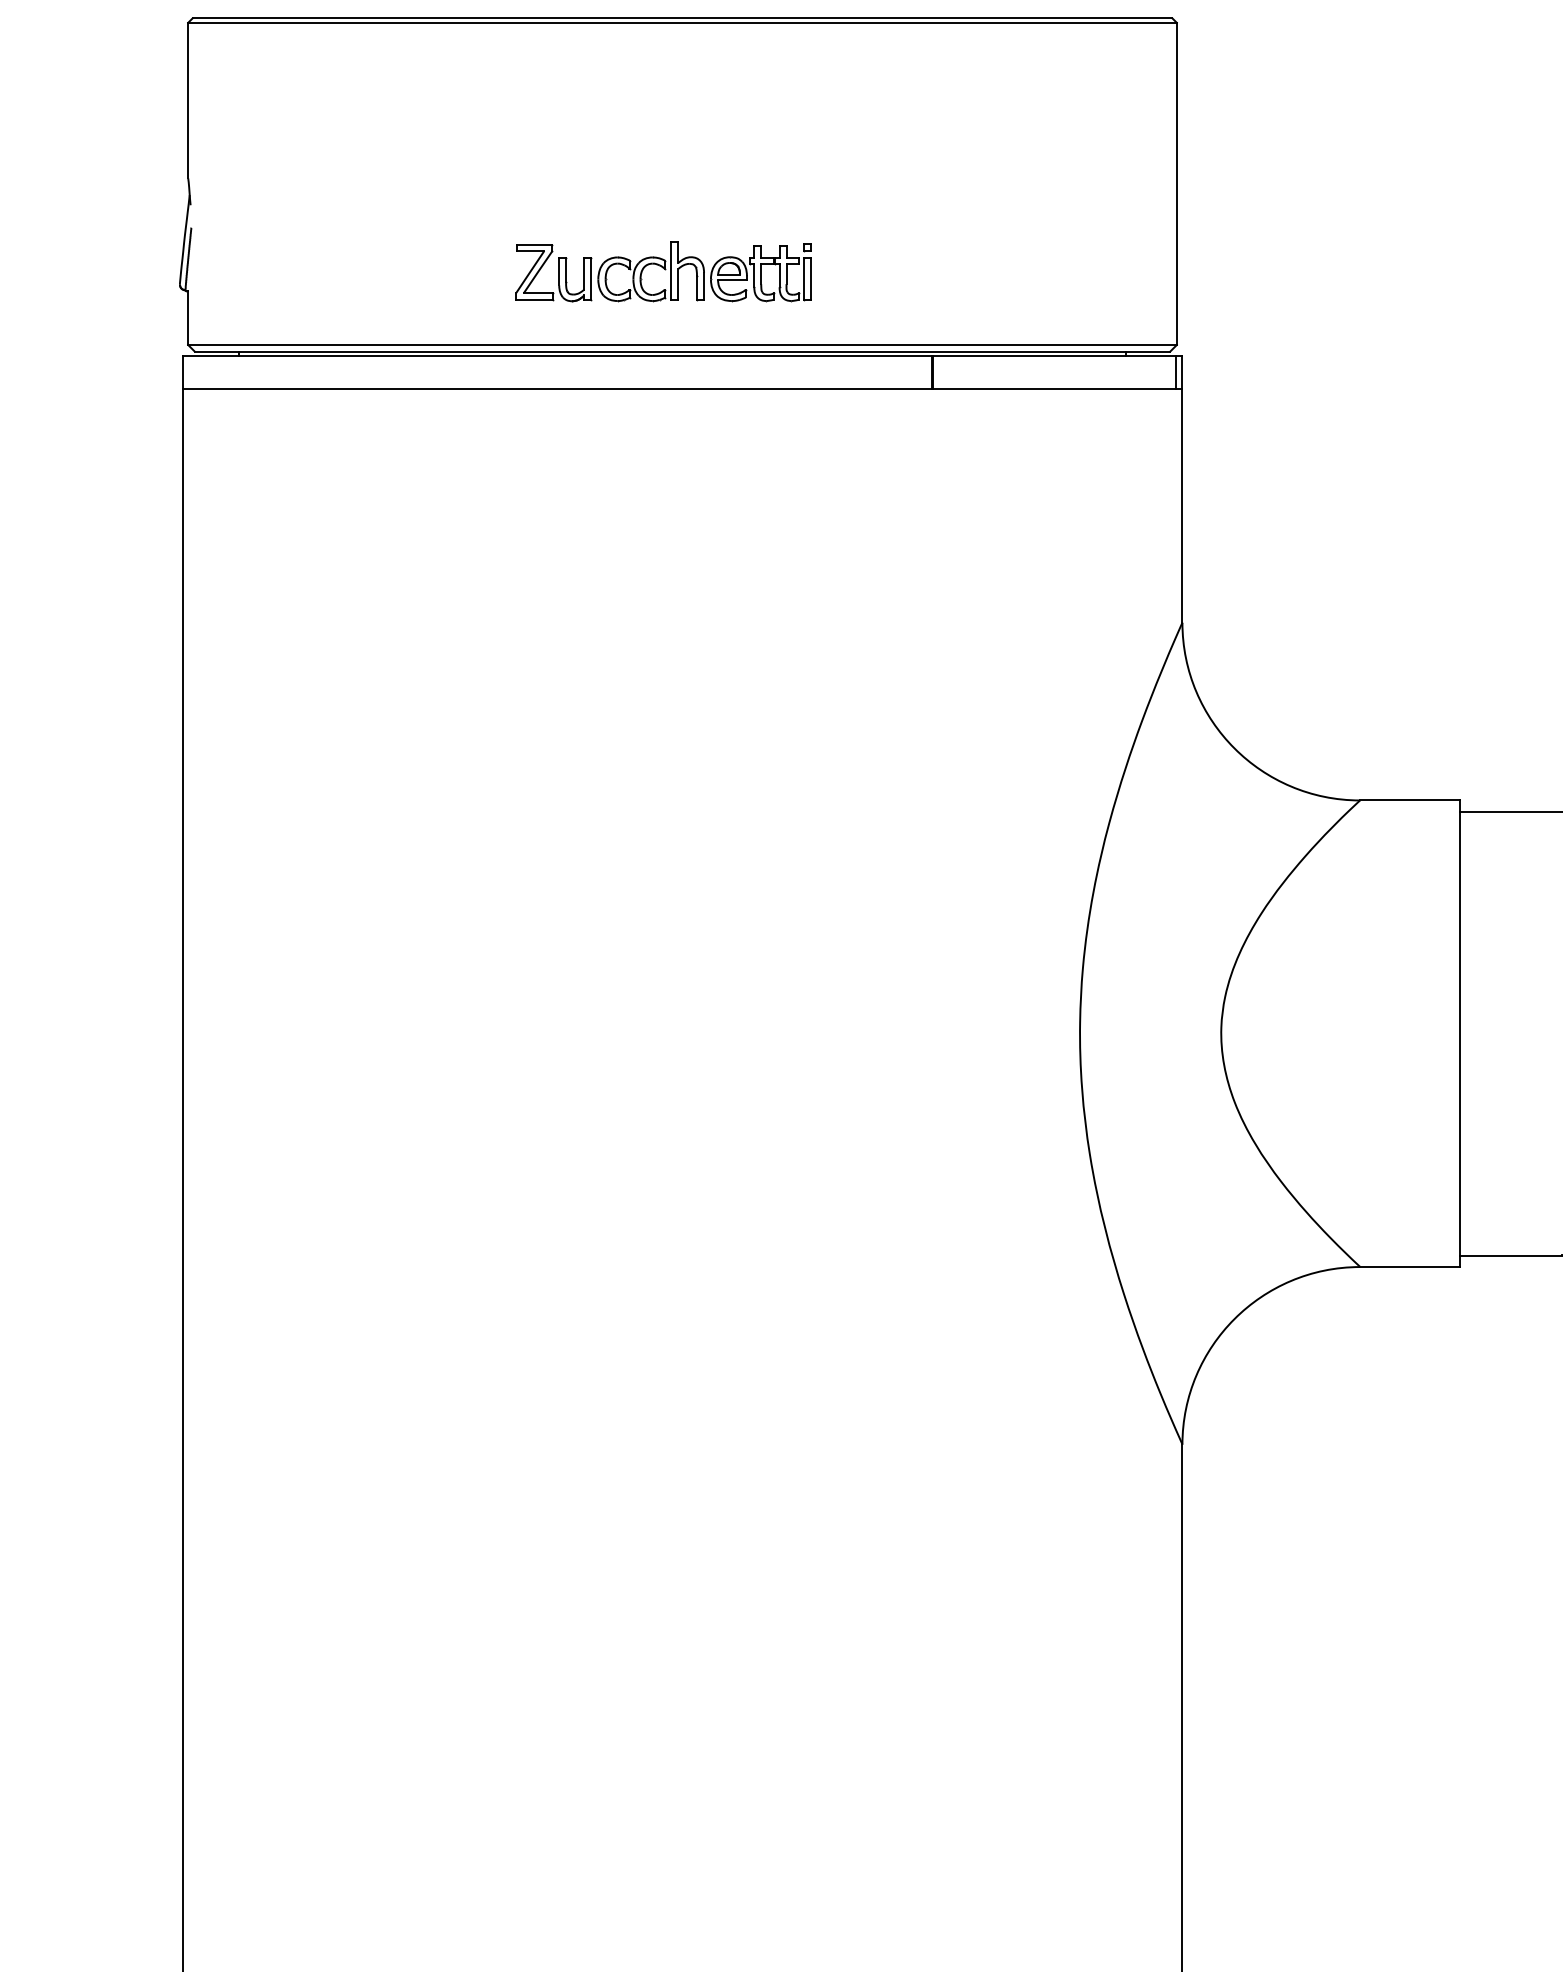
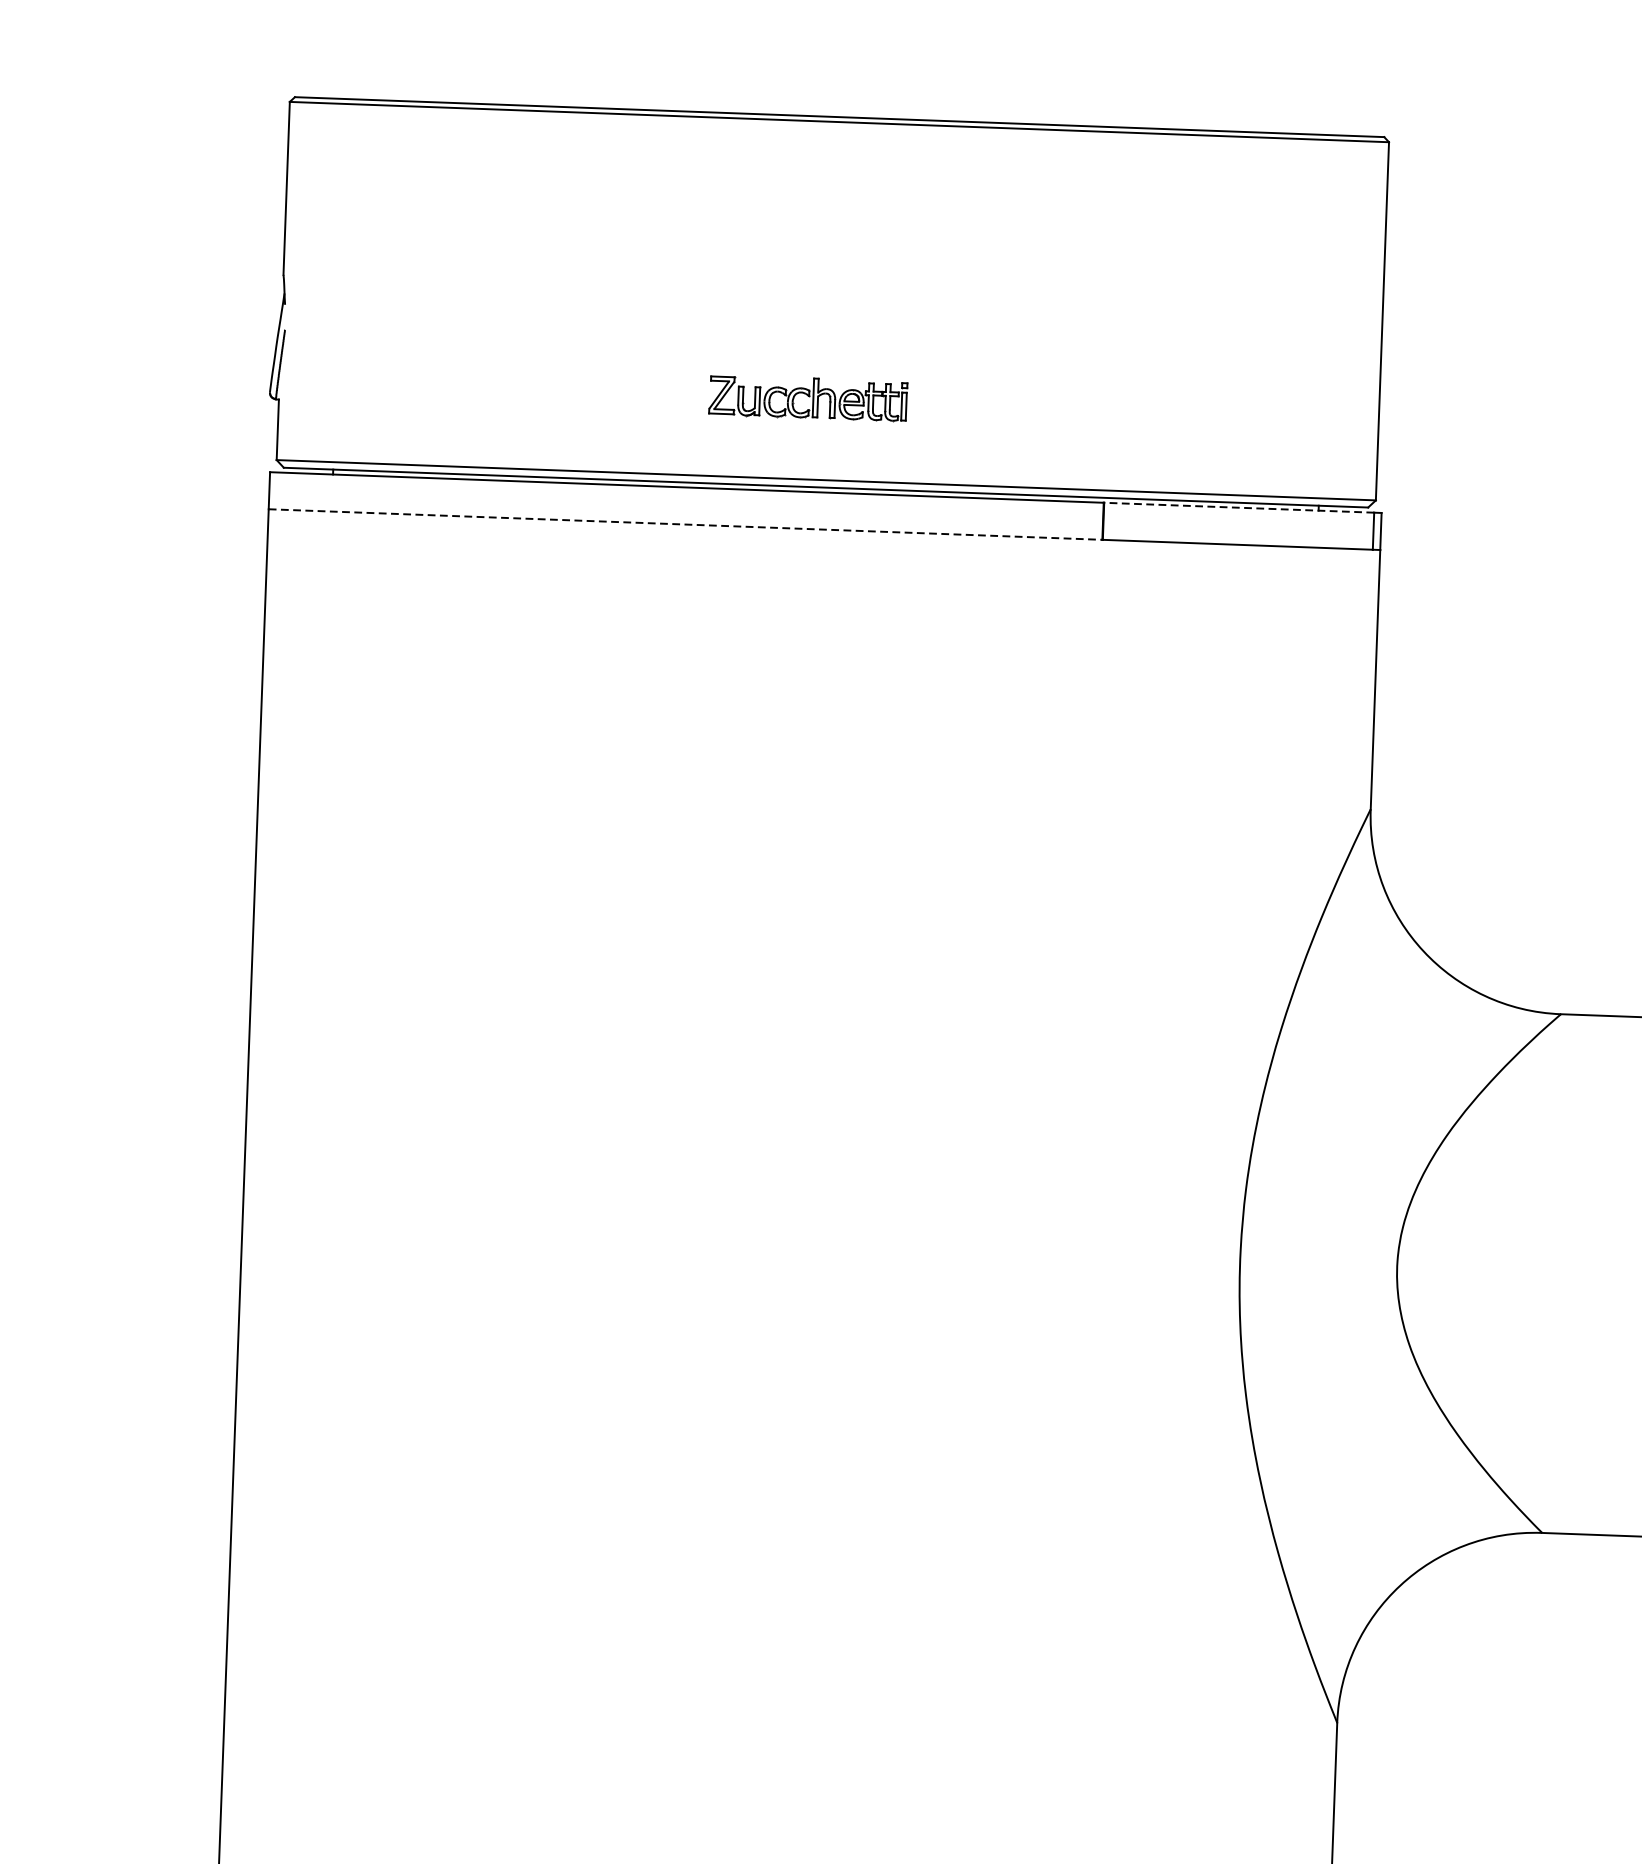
part: (663, 271) -> (808, 397), size x0.6
line: (1053, 356) -> (1238, 508), solid -> dashed
line: (557, 389) -> (685, 524), solid -> dashed

